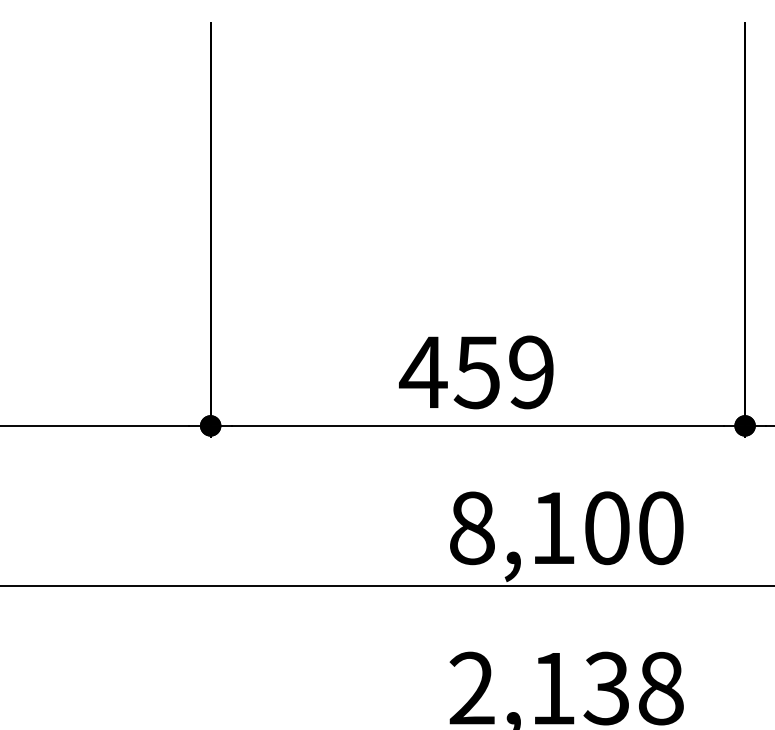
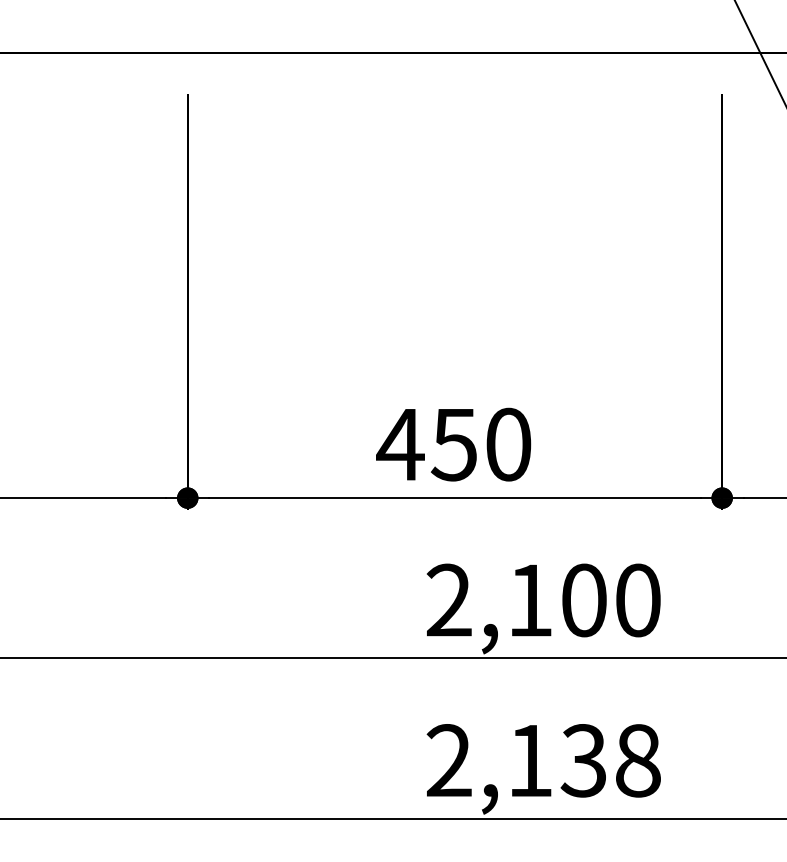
text: (531, 372) -> (508, 444), 459 -> 450
text: (472, 528) -> (449, 600), 8,100 -> 2,100

